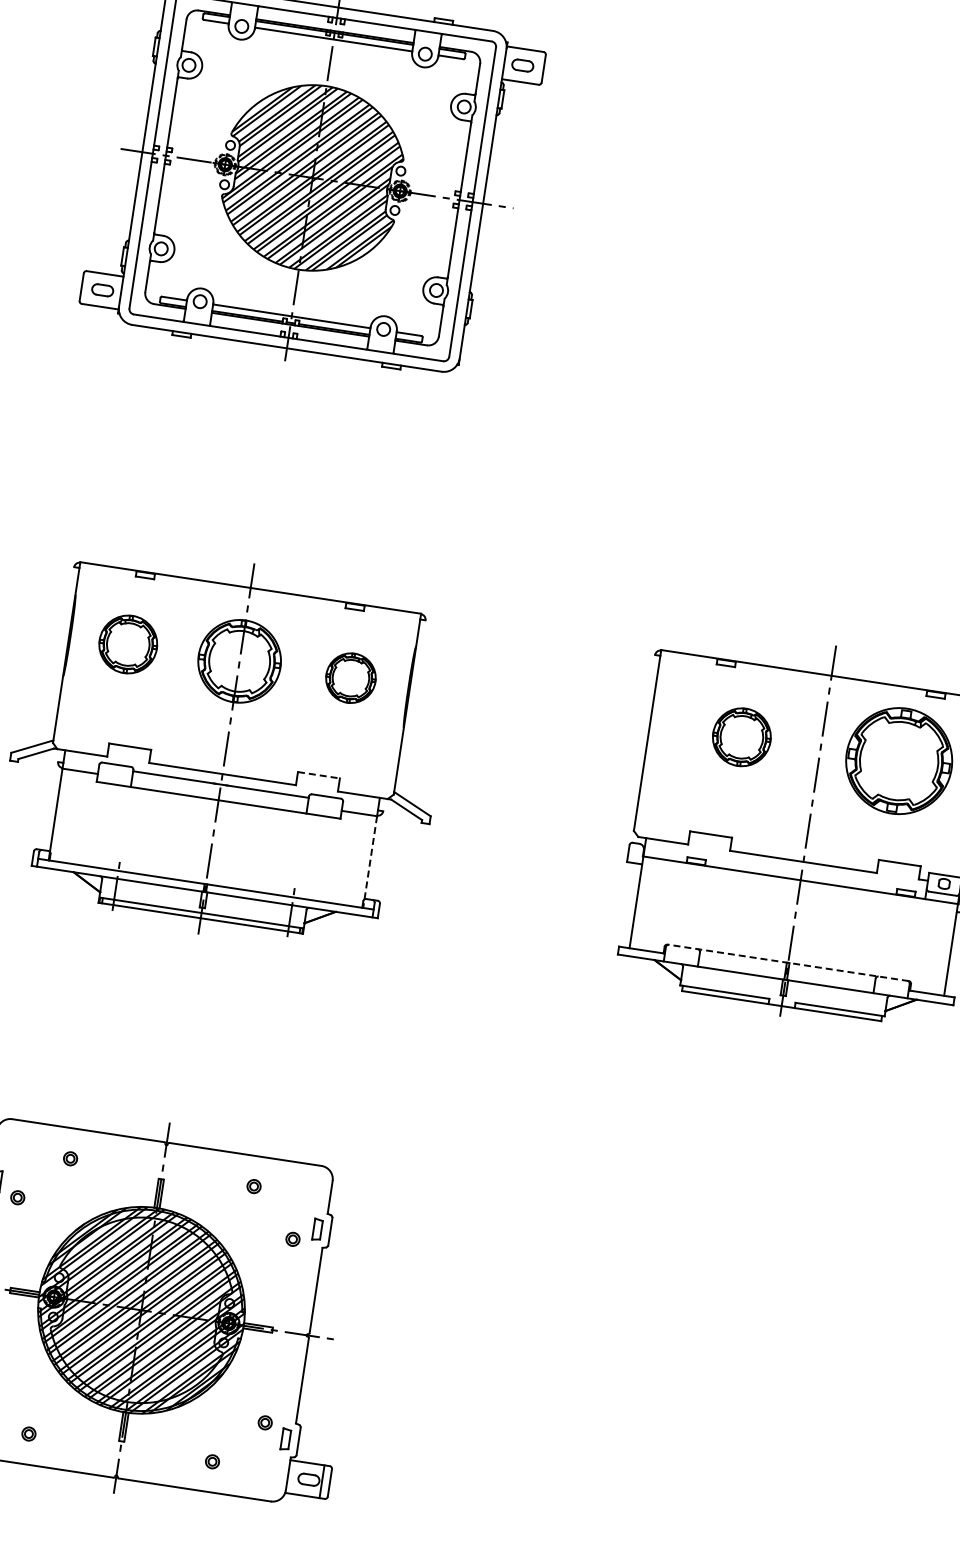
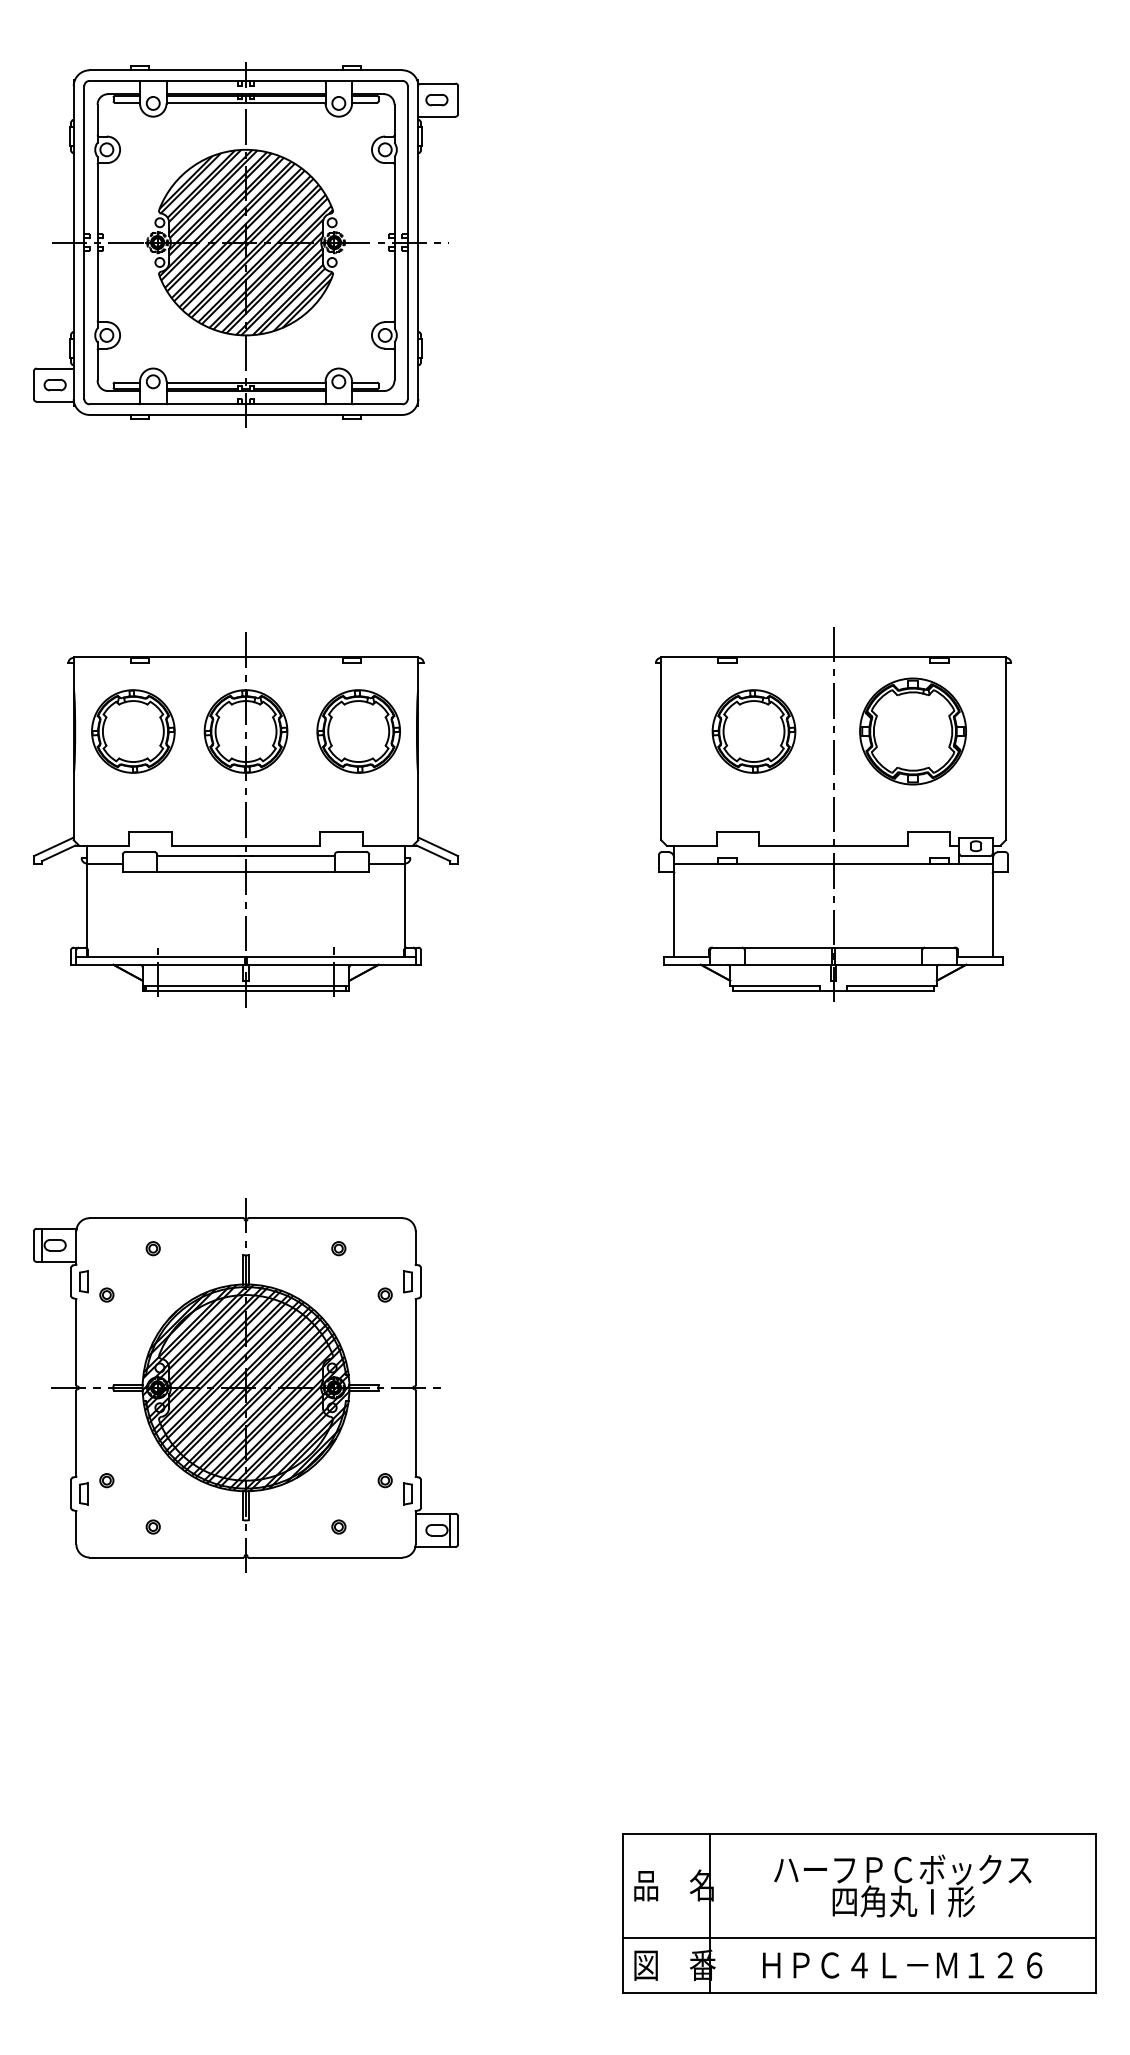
part: (128, 644) -> (133, 731), size x1.43
part: (350, 678) -> (358, 731), size x1.67
part: (741, 737) -> (753, 731), size x1.43
line: (318, 775) -> (341, 832), dashed -> solid
line: (370, 862) -> (405, 910), dashed -> solid
line: (788, 962) -> (833, 947), dashed -> solid

